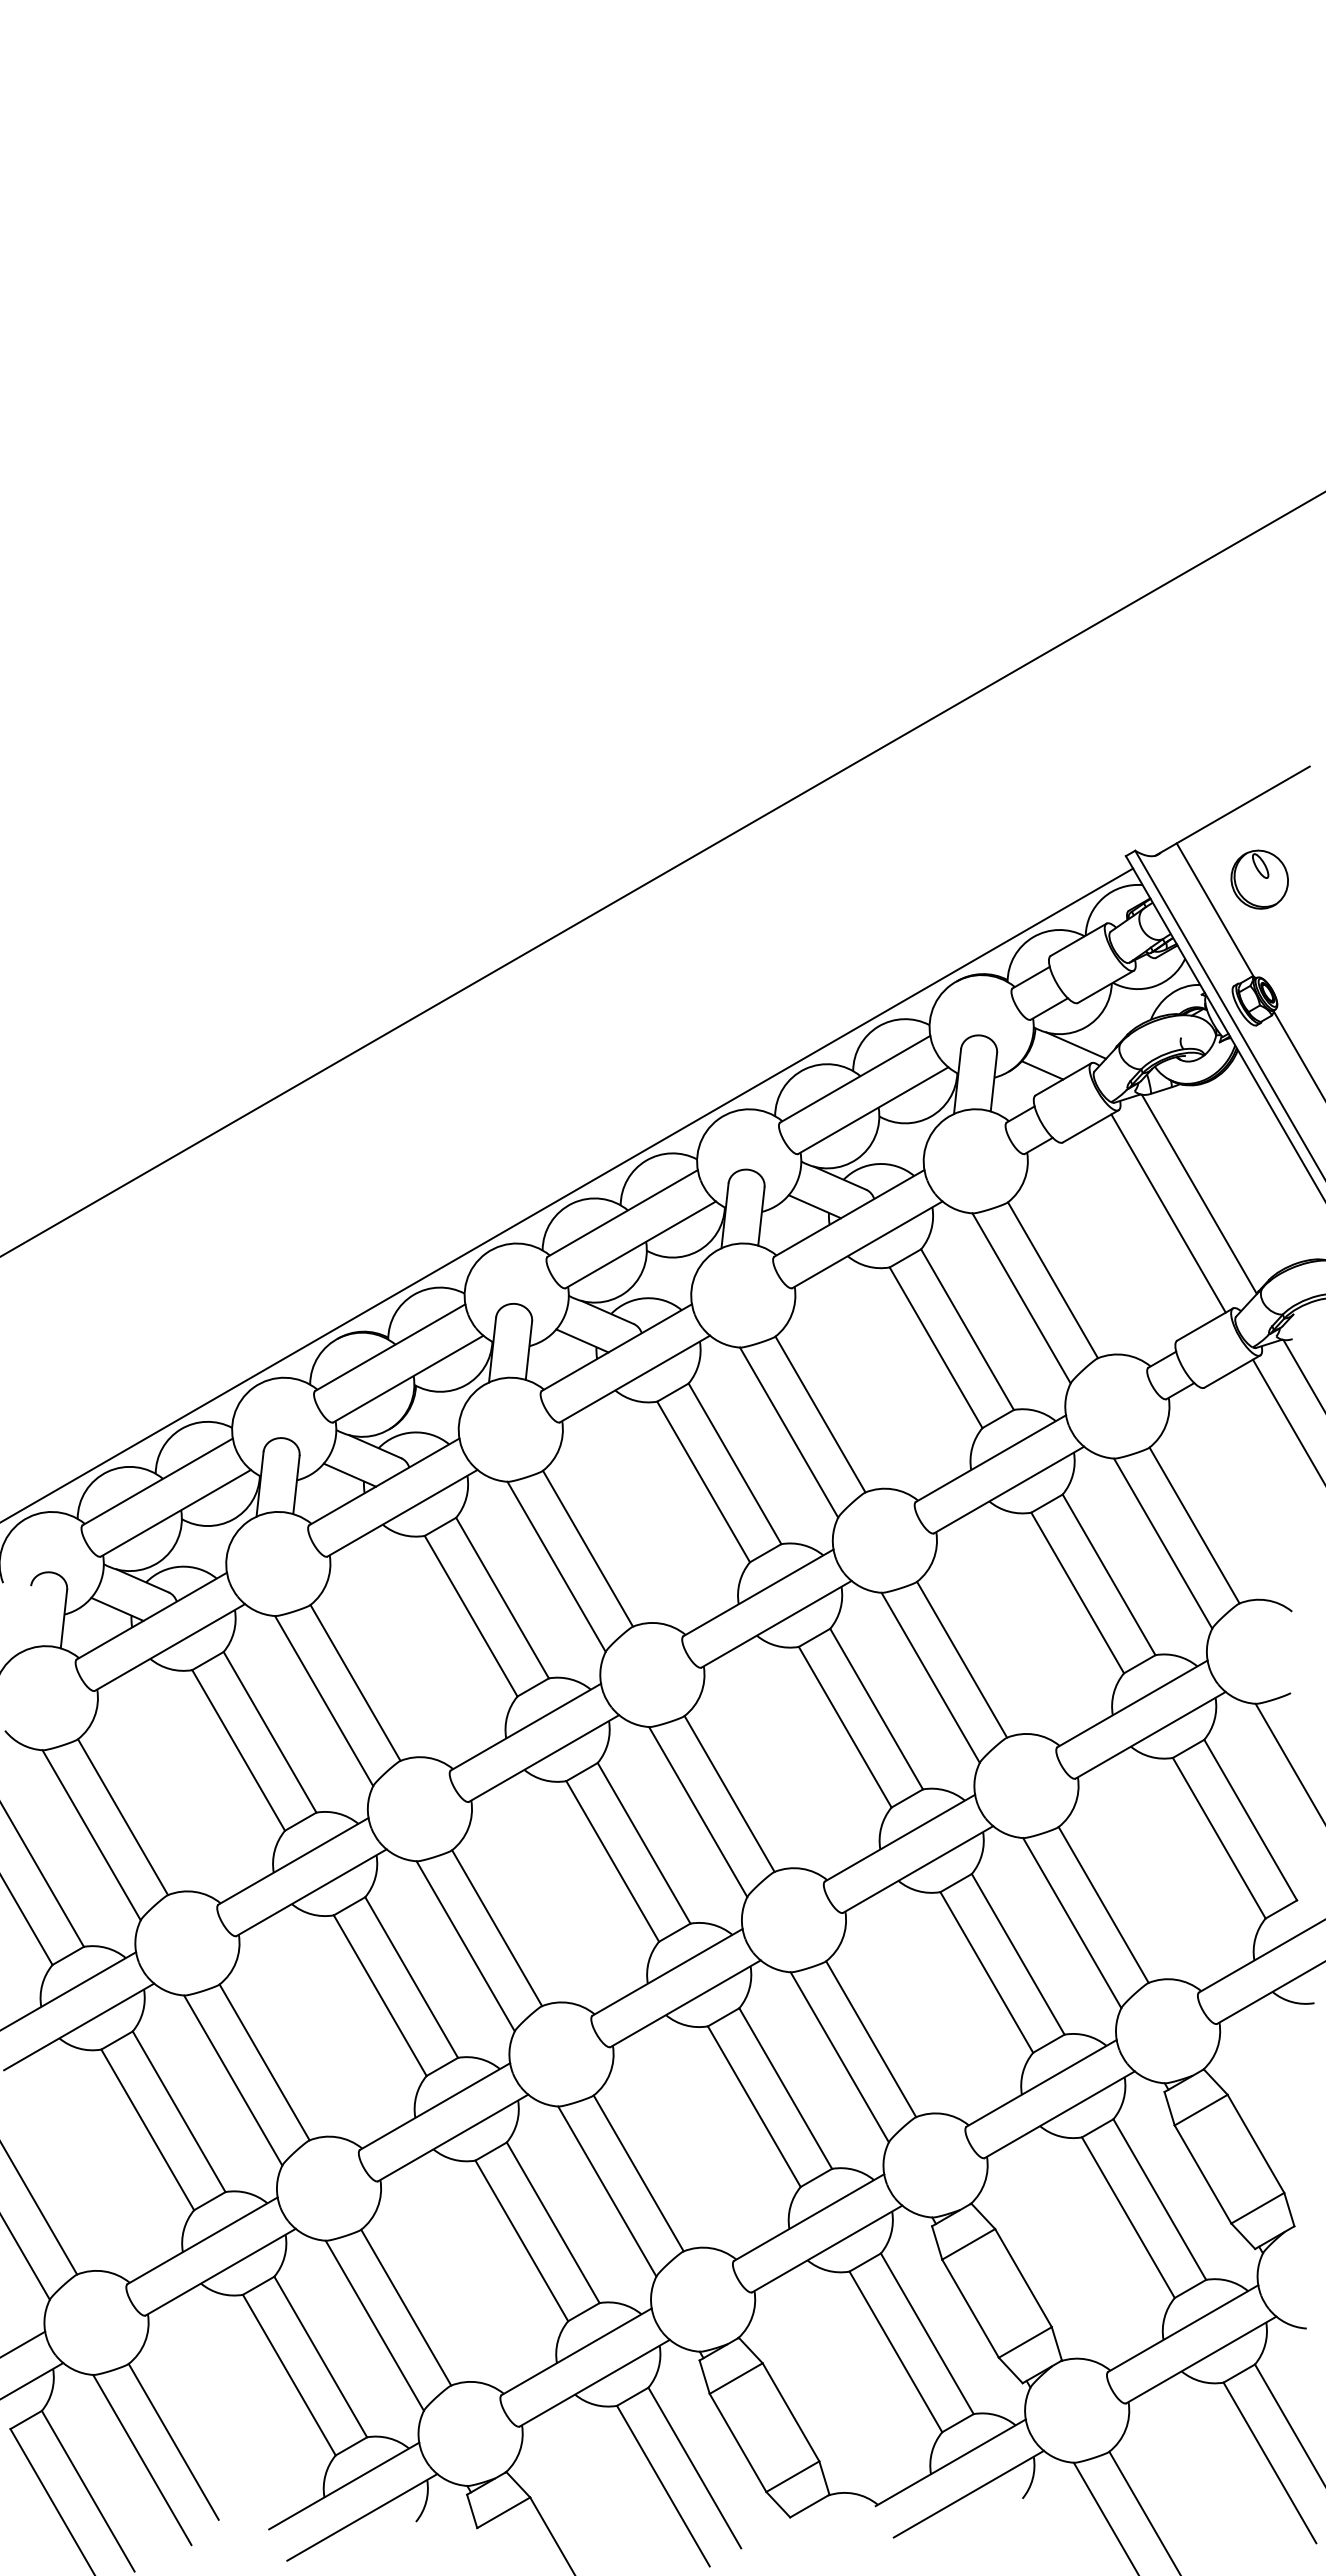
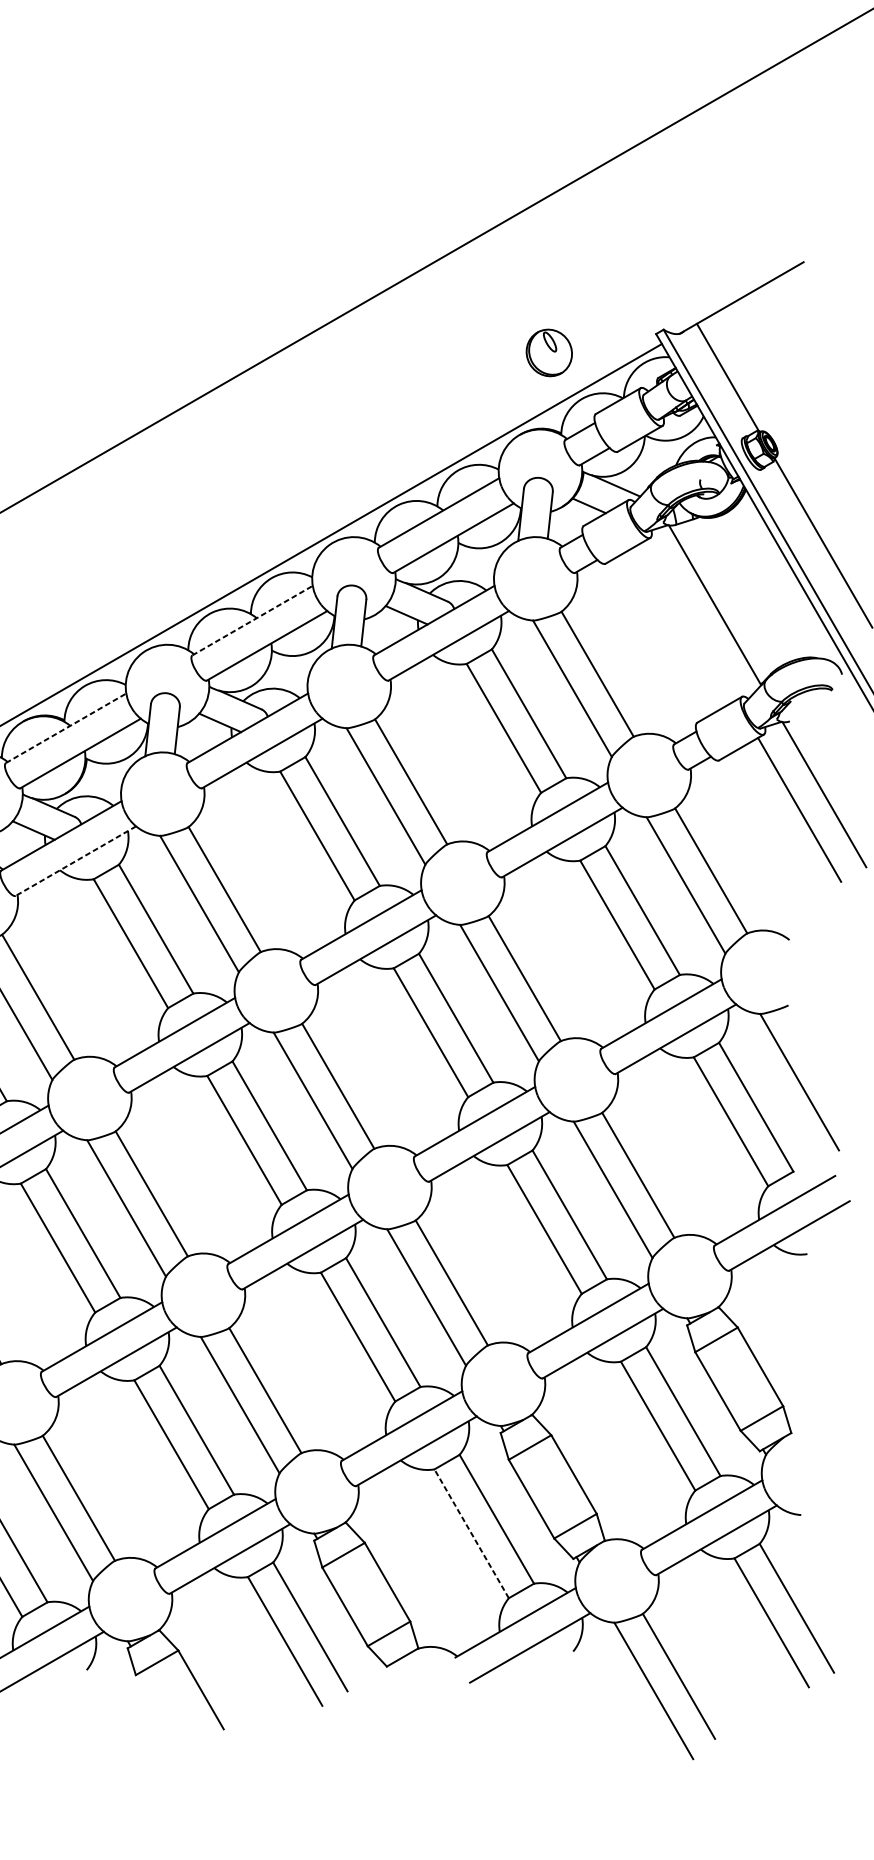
part: (1259, 879) -> (549, 352), moved
line: (622, 1213) -> (252, 620), solid -> dashed
line: (1168, 1213) -> (690, 620), removed
line: (390, 1347) -> (66, 728), solid -> dashed
line: (402, 1513) -> (75, 861), solid -> dashed
line: (895, 2351) -> (471, 1533), solid -> dashed

